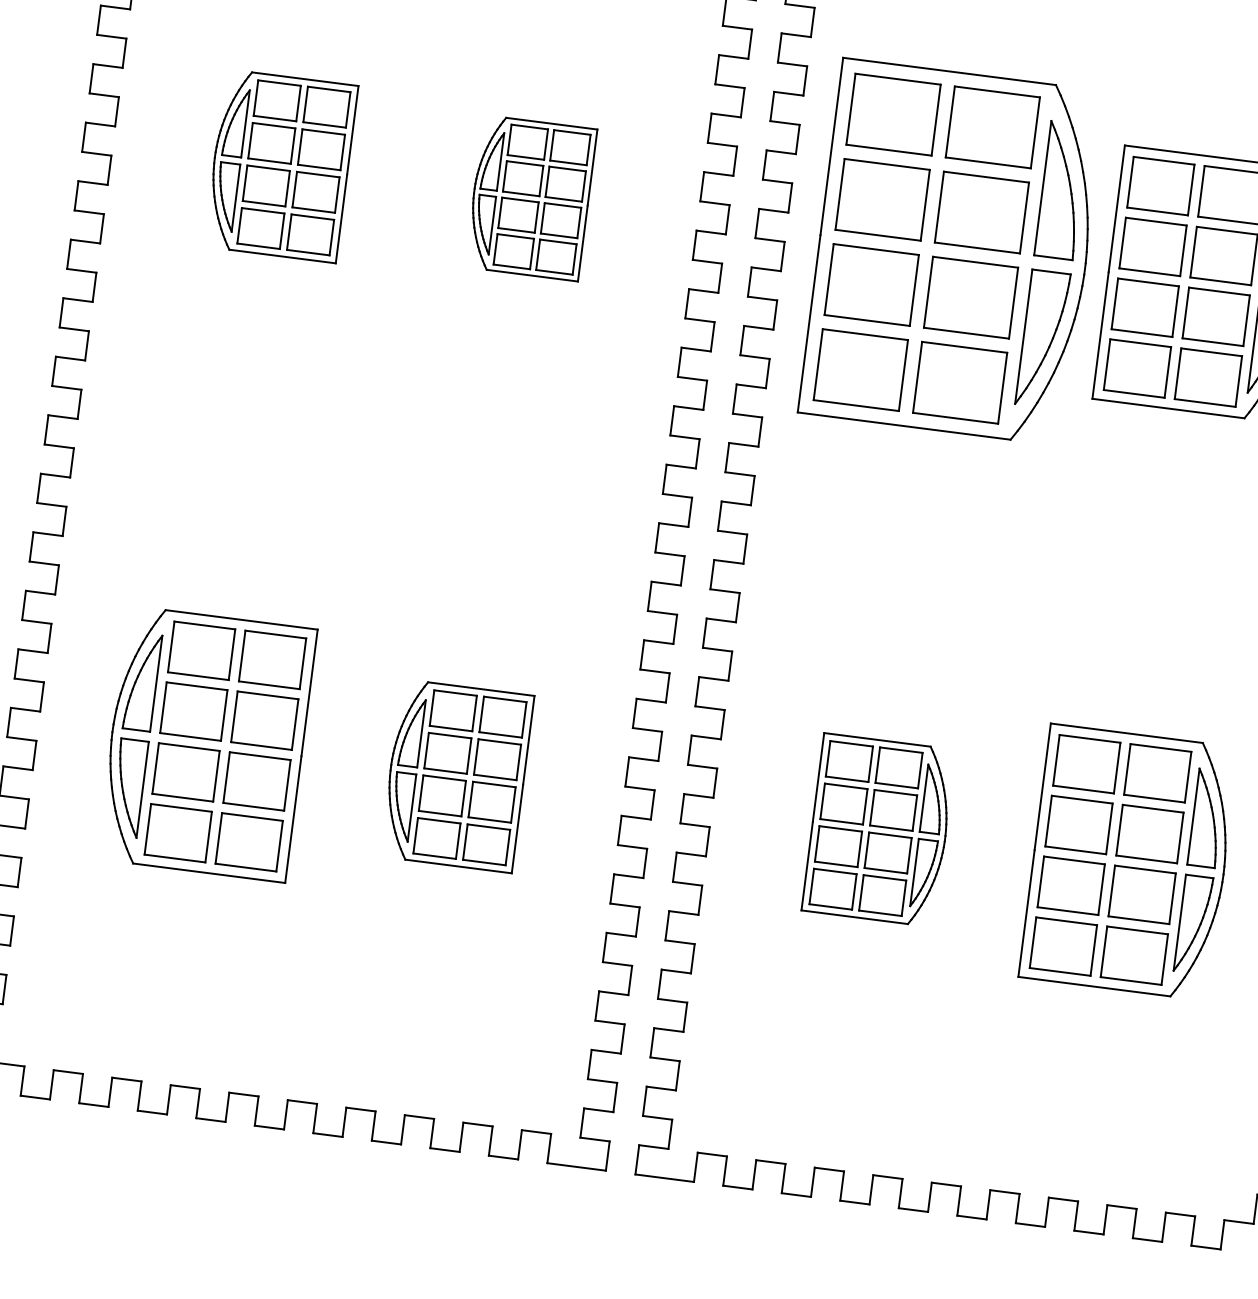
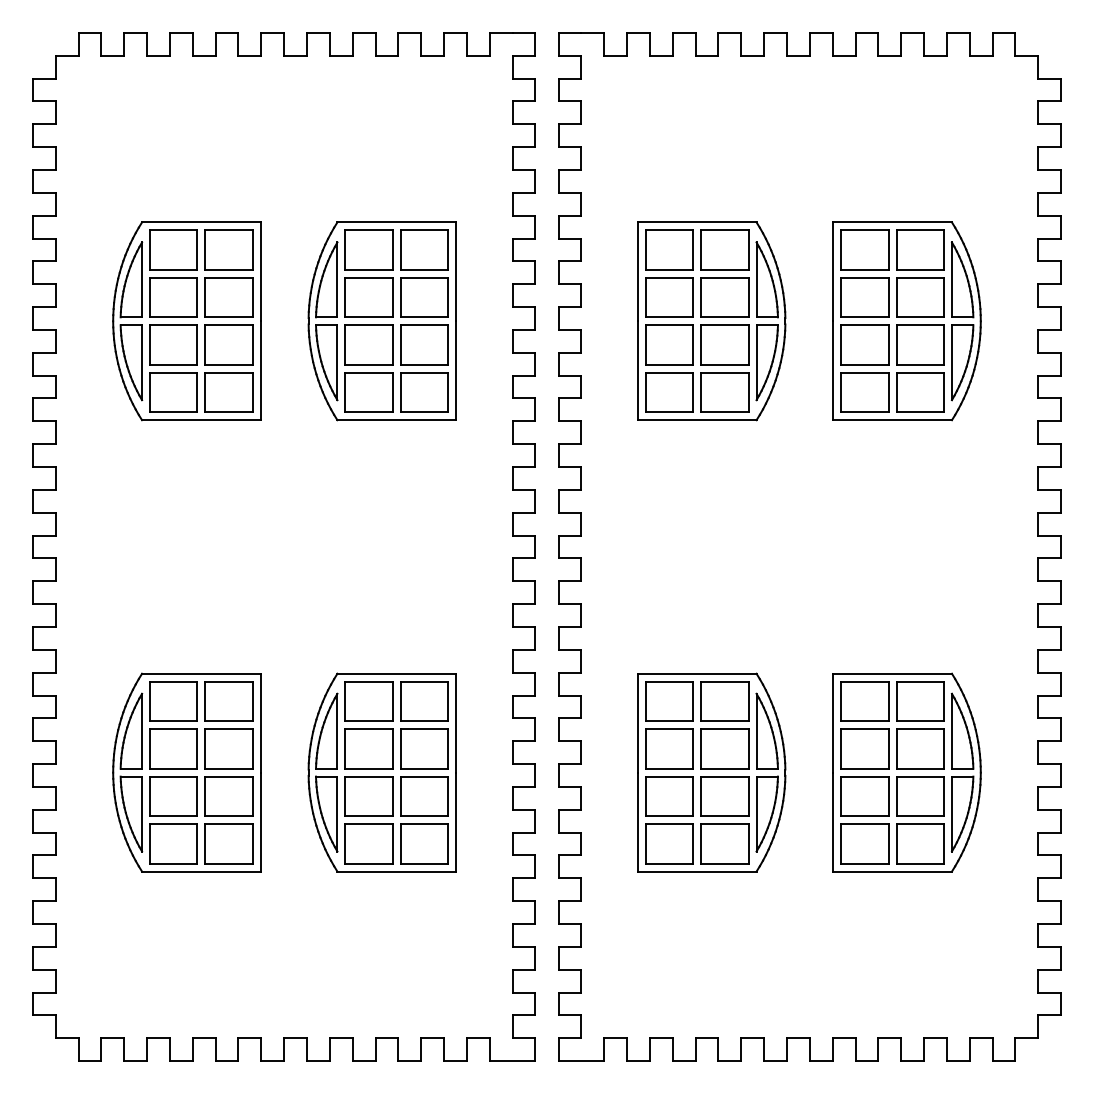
part: (280, 166) -> (186, 321), size x1.43
part: (530, 198) -> (381, 321), size x1.67
part: (952, 252) -> (711, 321), size x0.71
part: (456, 775) -> (381, 772), size x1.43
part: (878, 830) -> (711, 772), size x1.43

